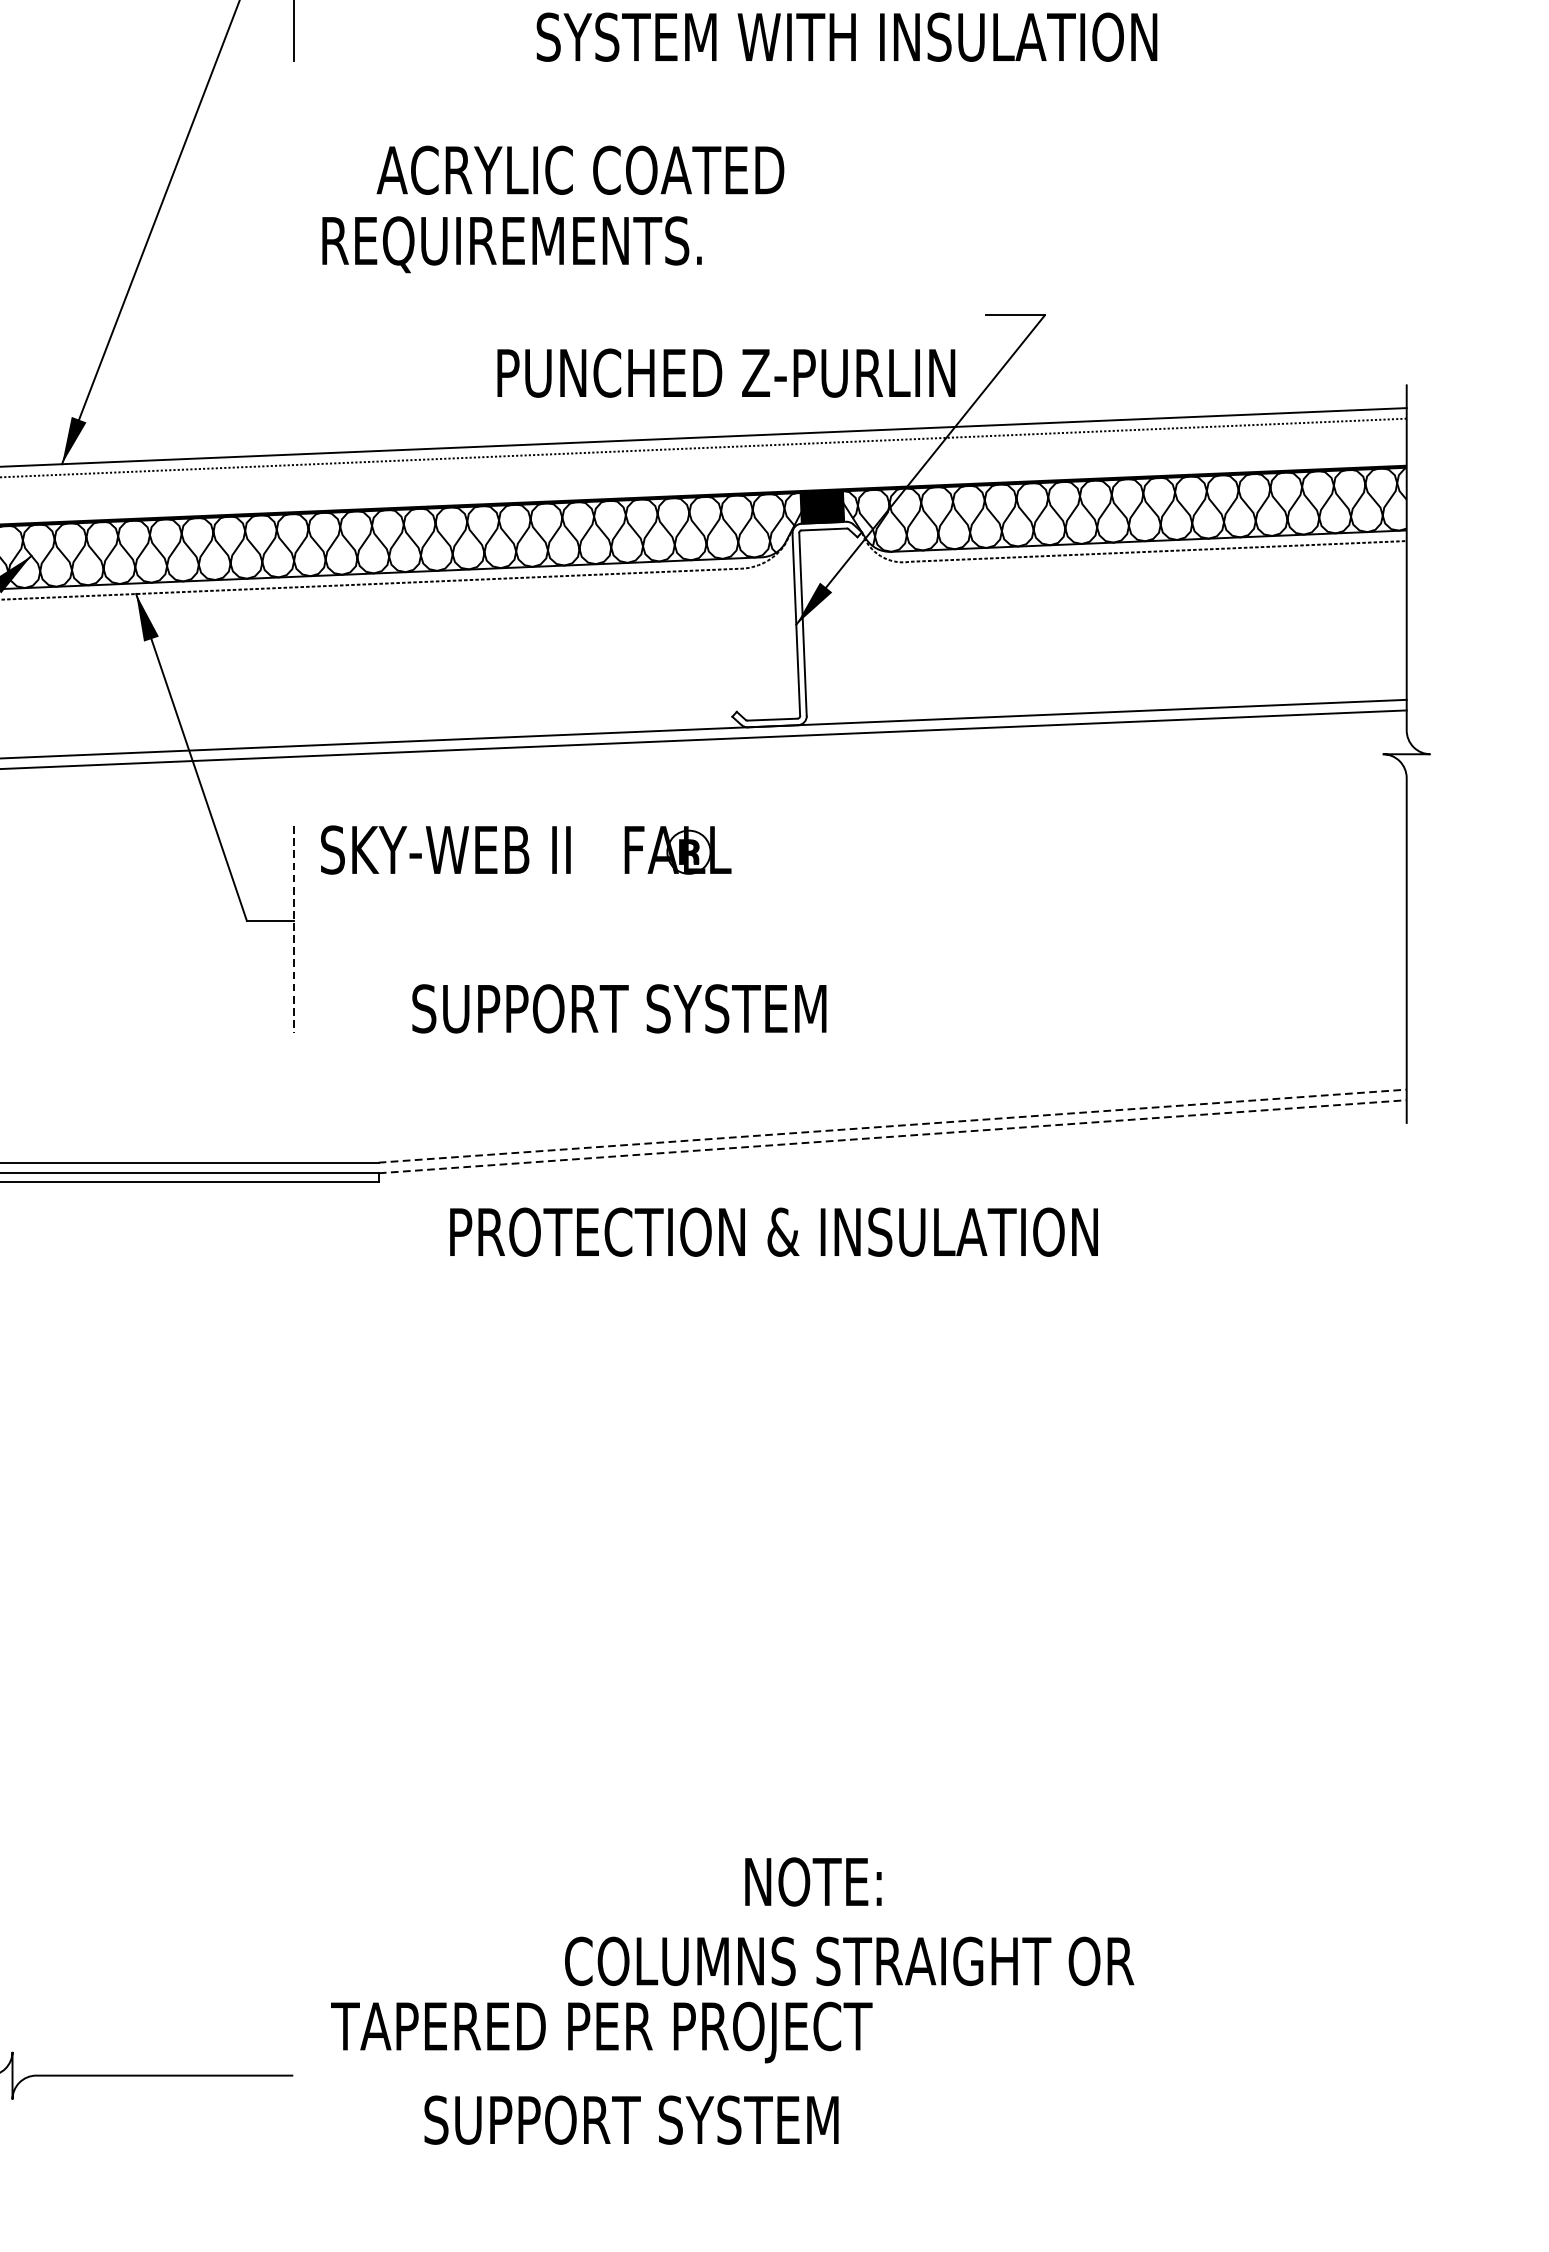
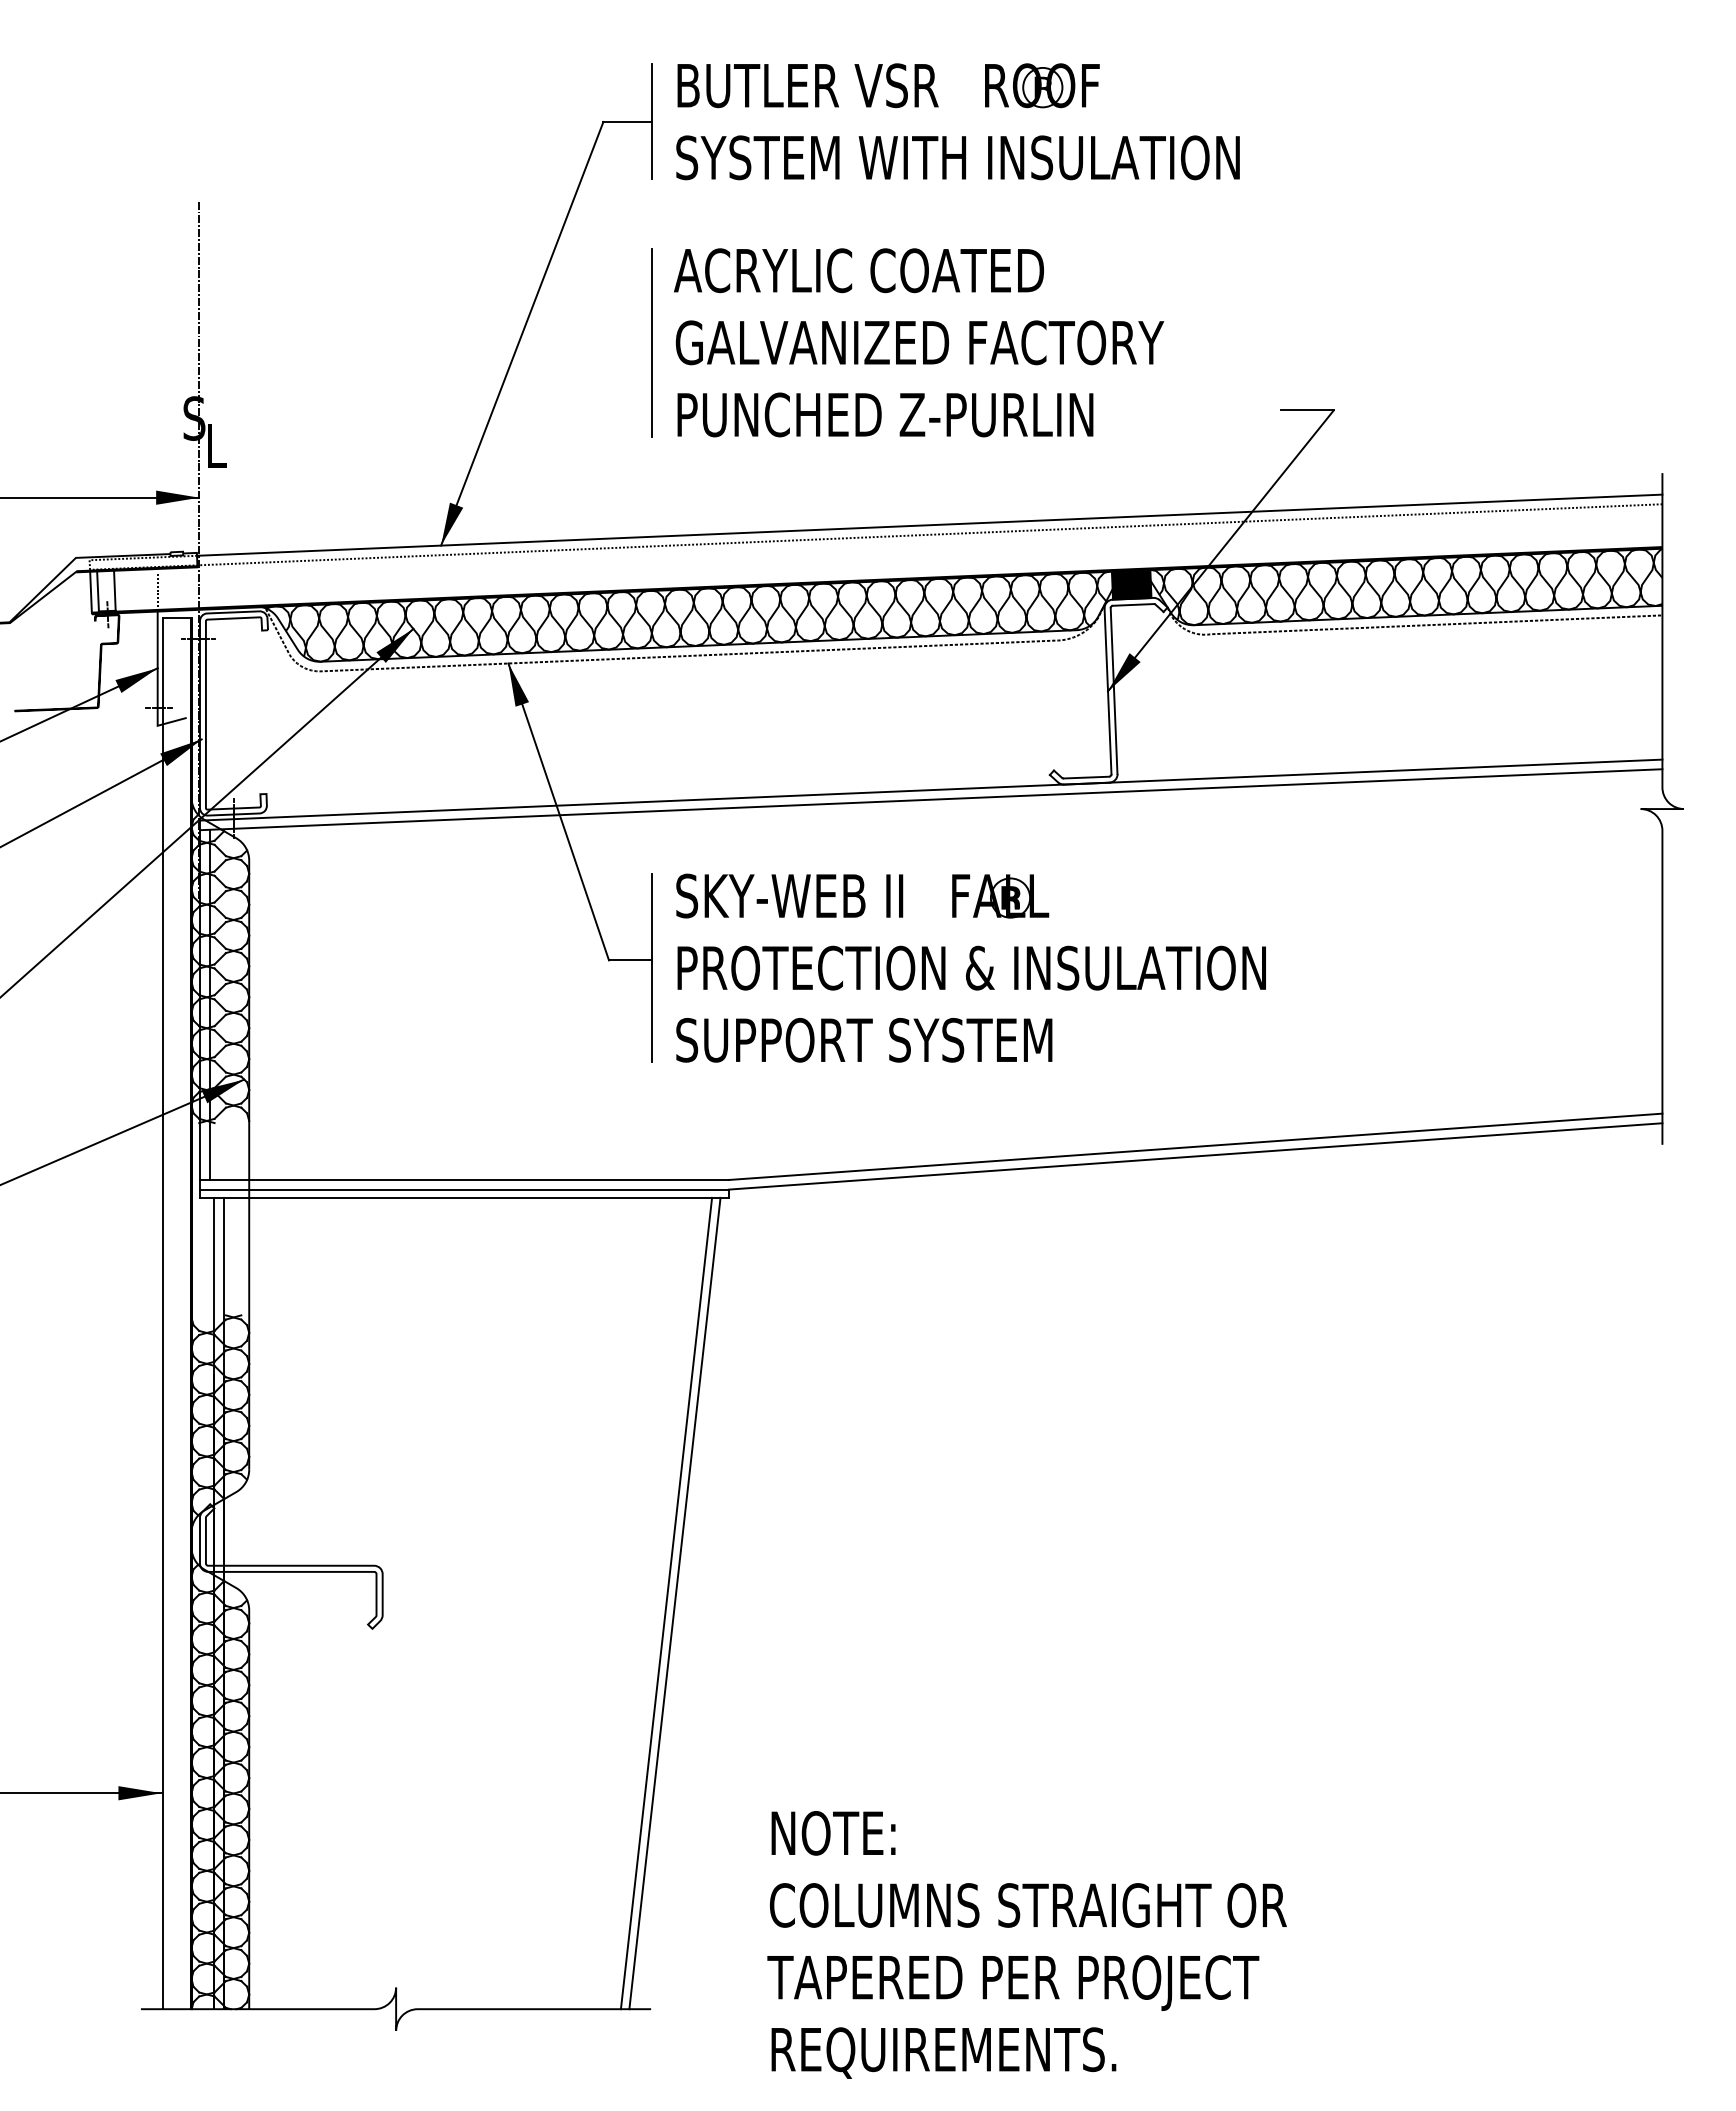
text: (846, 36) -> (957, 157), moved
text: (579, 170) -> (858, 270), moved
line: (293, 240) -> (651, 342), added
text: (588, 244) -> (919, 346), REQUIREMENTS. -> GALVANIZED FACTORY
text: (726, 372) -> (885, 414), moved
line: (293, 929) -> (651, 968), dashed -> solid
text: (619, 1009) -> (864, 1040), moved
line: (893, 1125) -> (1196, 1146), dashed -> solid
line: (892, 1136) -> (1195, 1156), dashed -> solid
text: (773, 1231) -> (971, 967), moved
line: (310, 1628) -> (666, 1603), added
line: (319, 1628) -> (674, 1603), added
text: (813, 1882) -> (833, 1833), moved
text: (849, 1961) -> (1028, 1905), moved
text: (601, 2031) -> (1013, 1982), moved
text: (631, 2123) -> (958, 2052), SUPPORT SYSTEM -> REQUIREMENTS.

